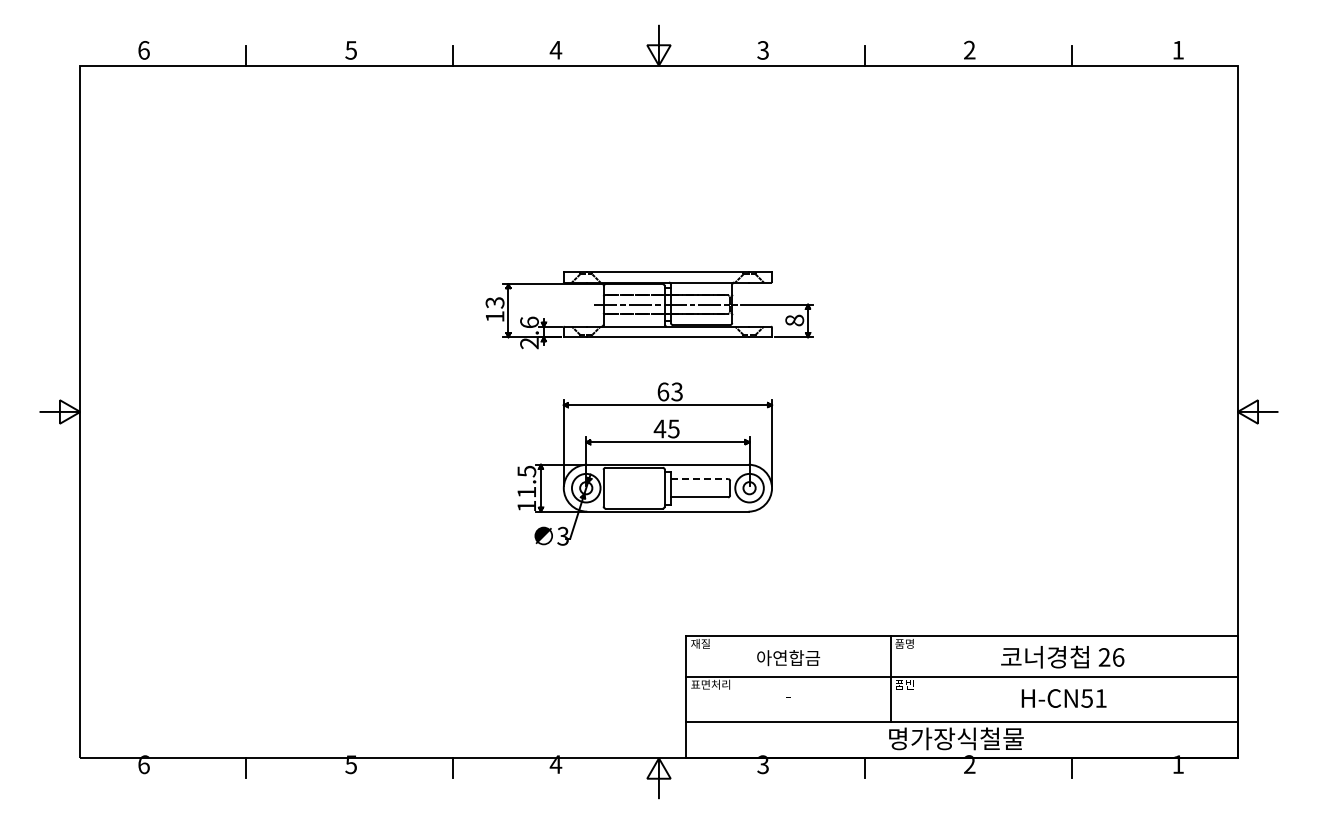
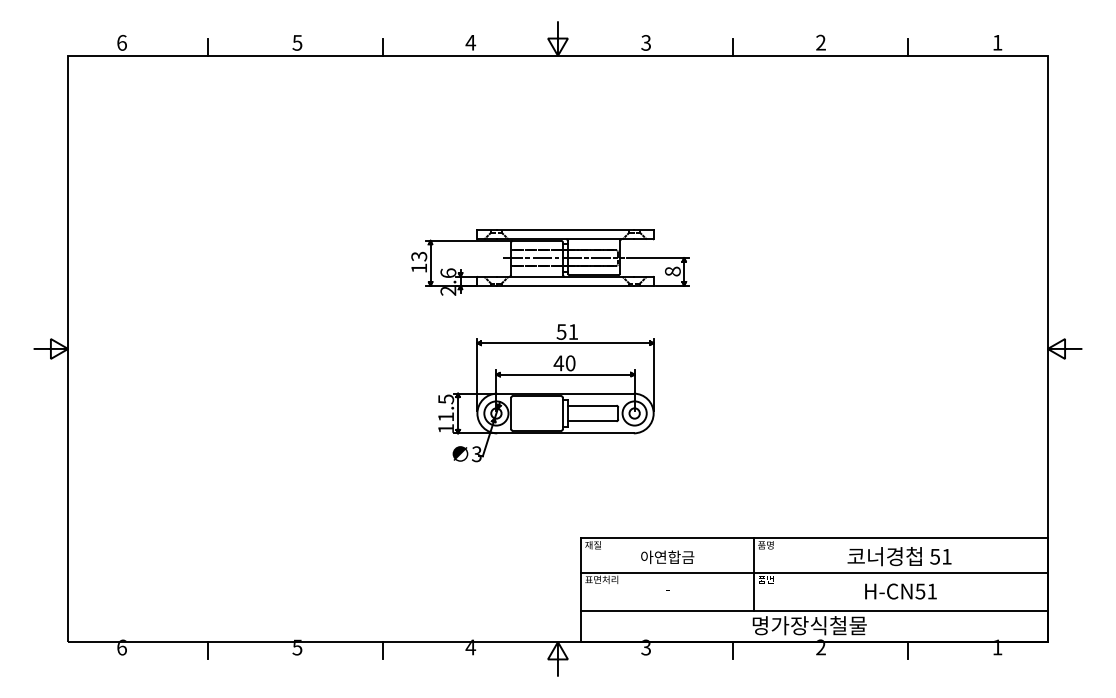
text: (669, 391) -> (566, 331), 63 -> 51
text: (673, 428) -> (570, 362), 45 -> 40
line: (699, 479) -> (592, 406), dashed -> solid
text: (1111, 657) -> (941, 556), 26 -> 51

